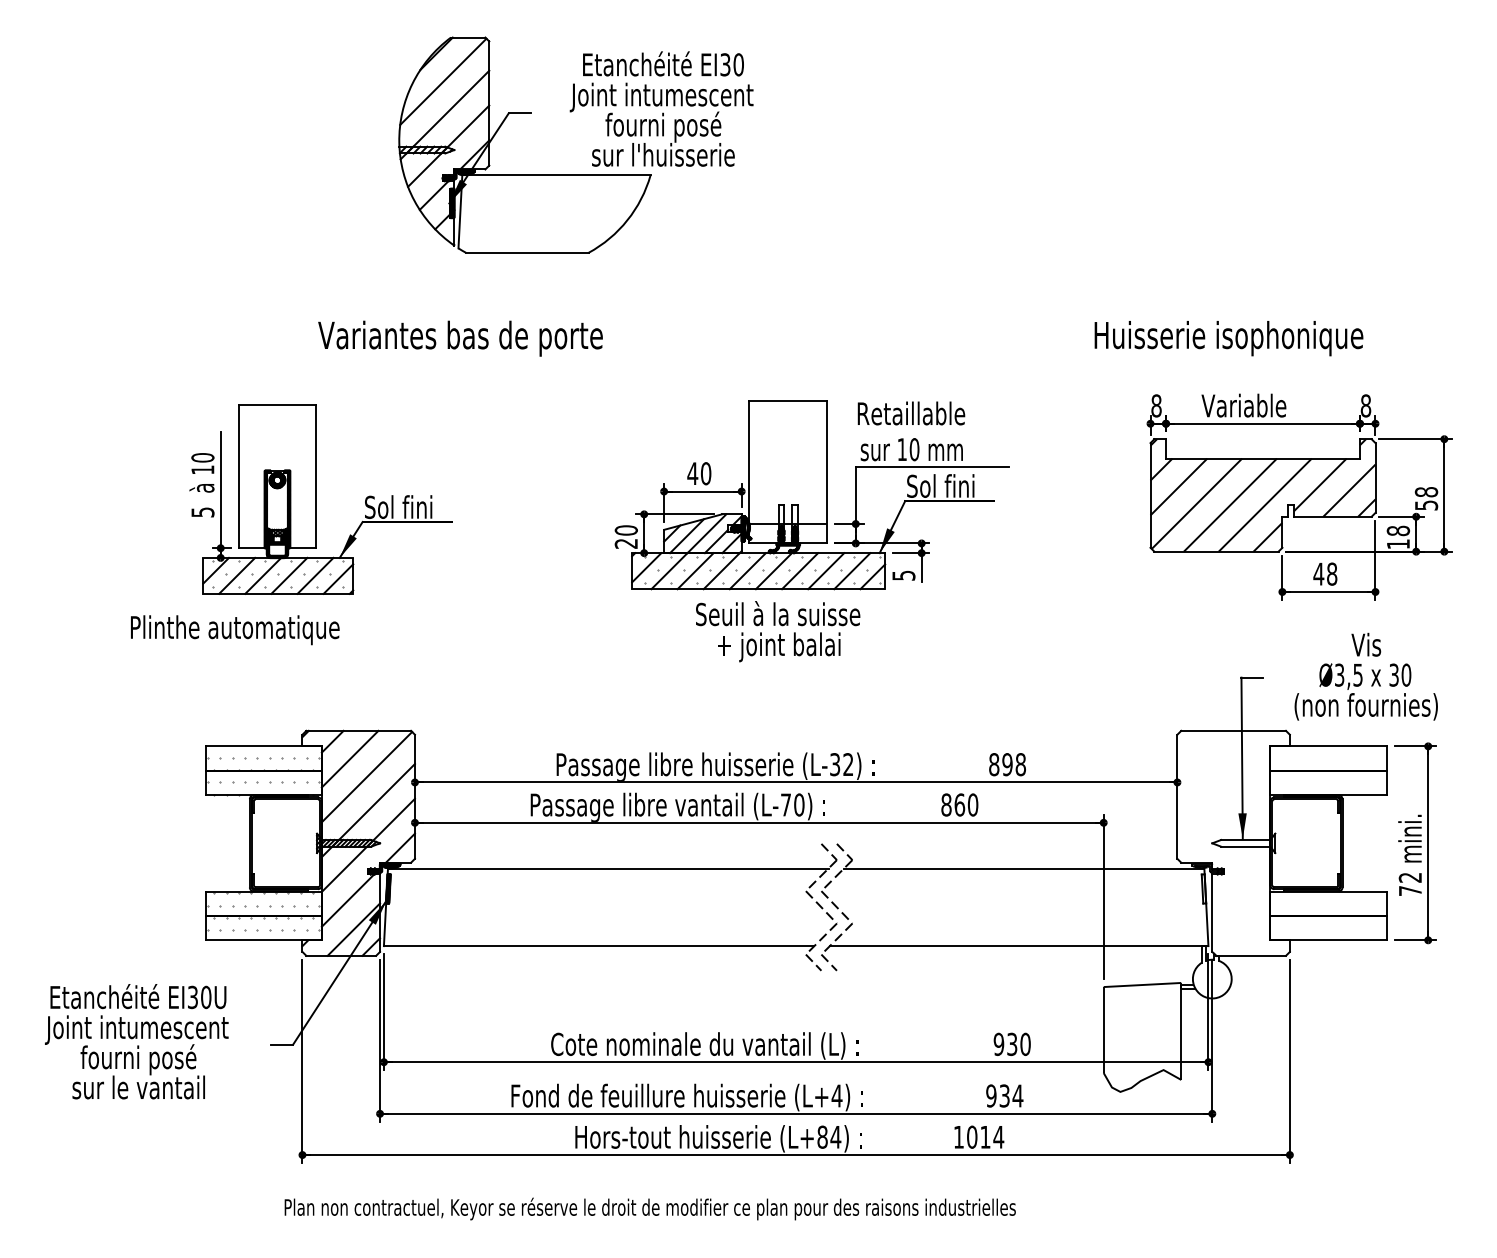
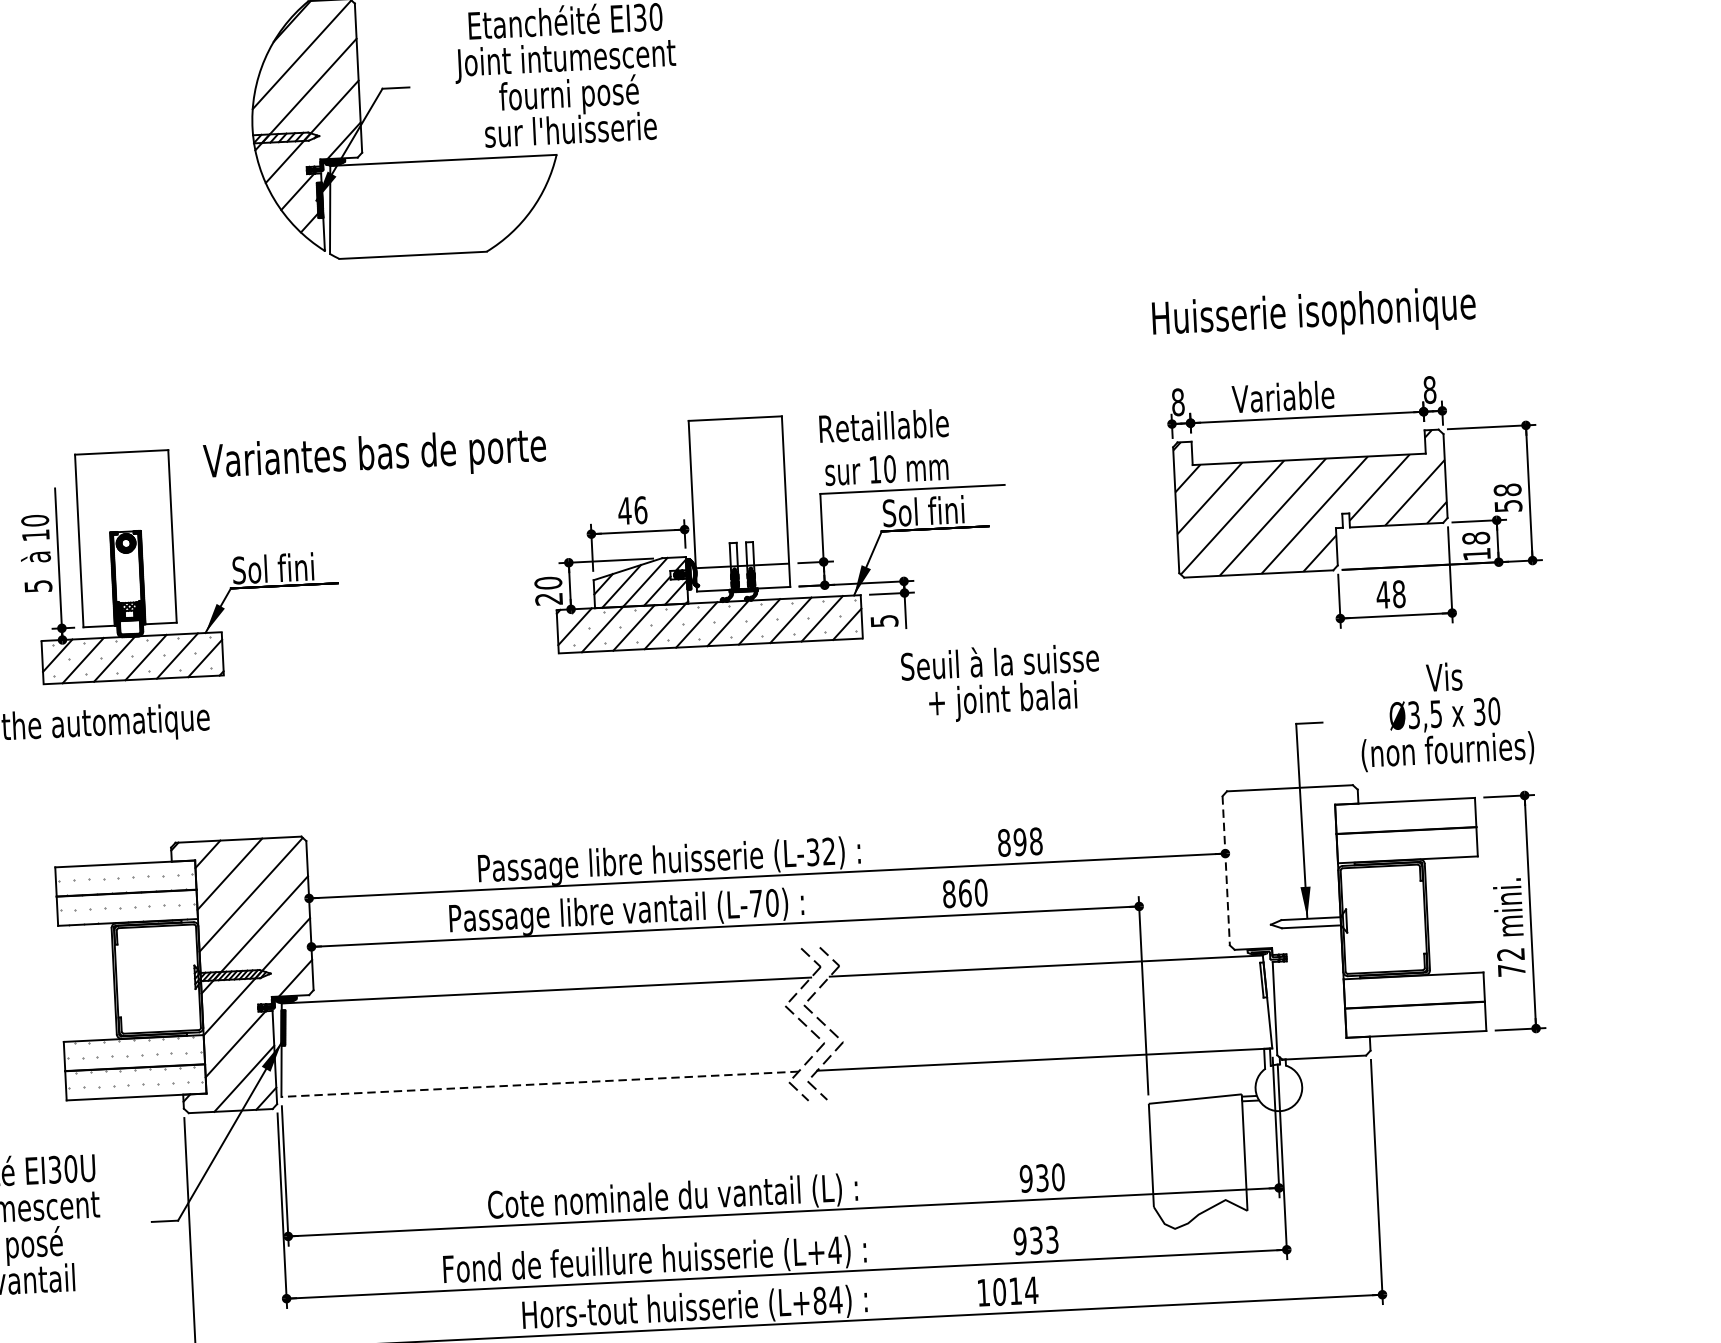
text: (460, 338) -> (374, 456), moved
text: (1228, 338) -> (1313, 314), moved
text: (706, 473) -> (641, 509), 40 -> 46
text: (778, 631) -> (1001, 682), moved
line: (1177, 797) -> (1226, 871), solid -> dashed
line: (598, 946) -> (539, 1084), solid -> dashed
text: (1017, 1095) -> (1051, 1239), 934 -> 933

